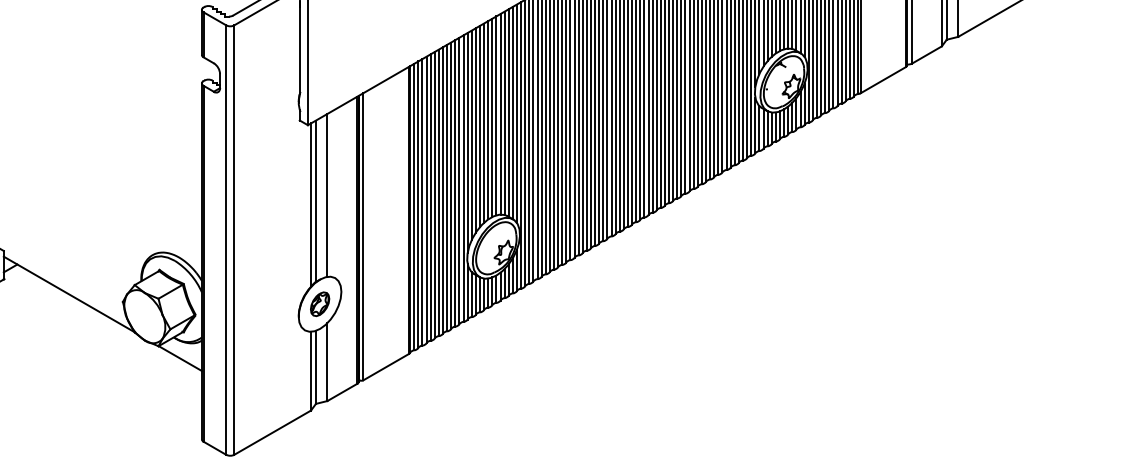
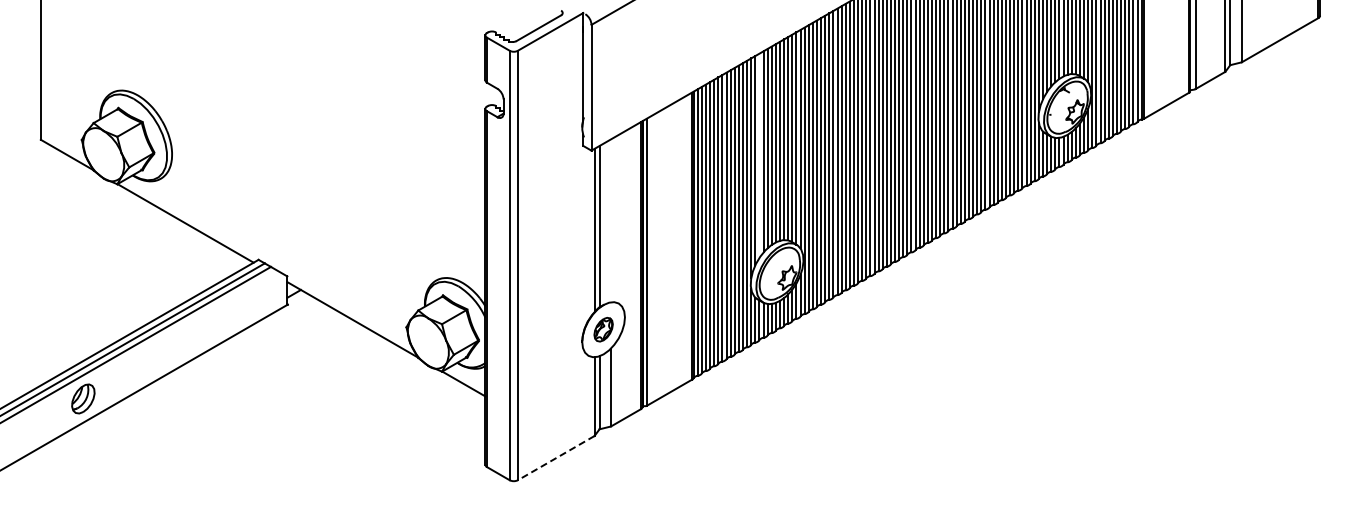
line: (475, 130) -> (759, 155), removed
line: (327, 195) -> (611, 220), removed
line: (271, 433) -> (555, 458), solid -> dashed

